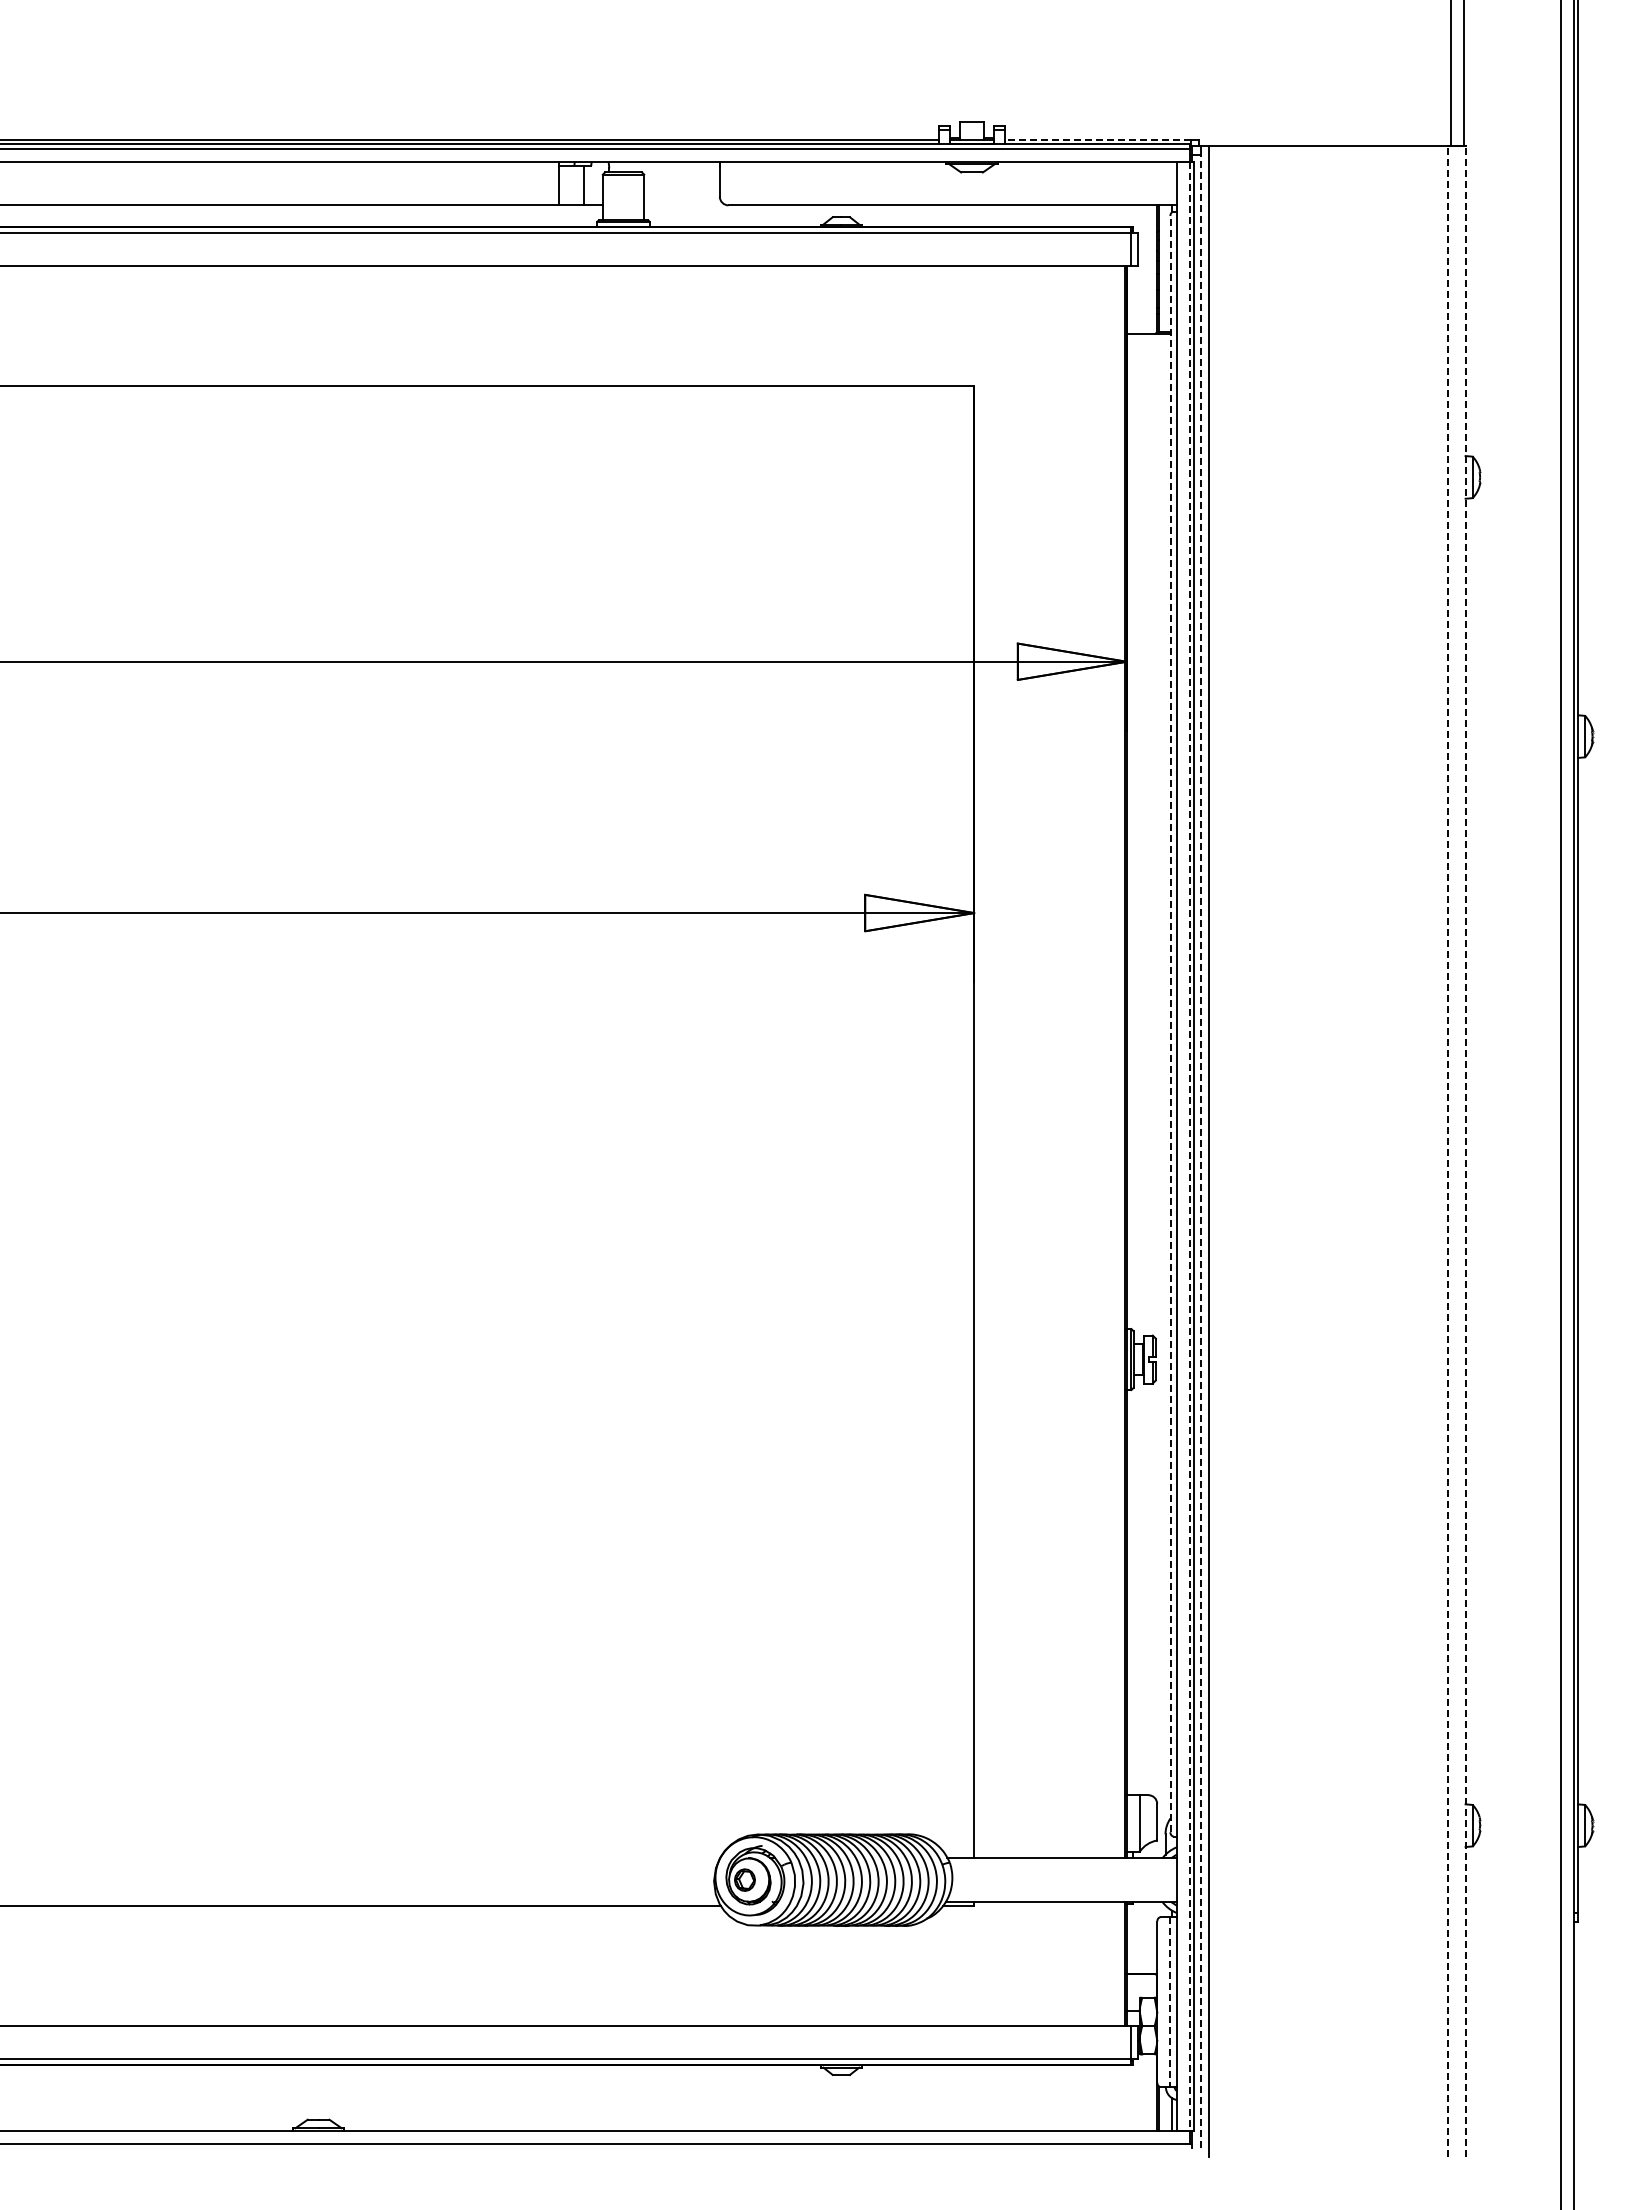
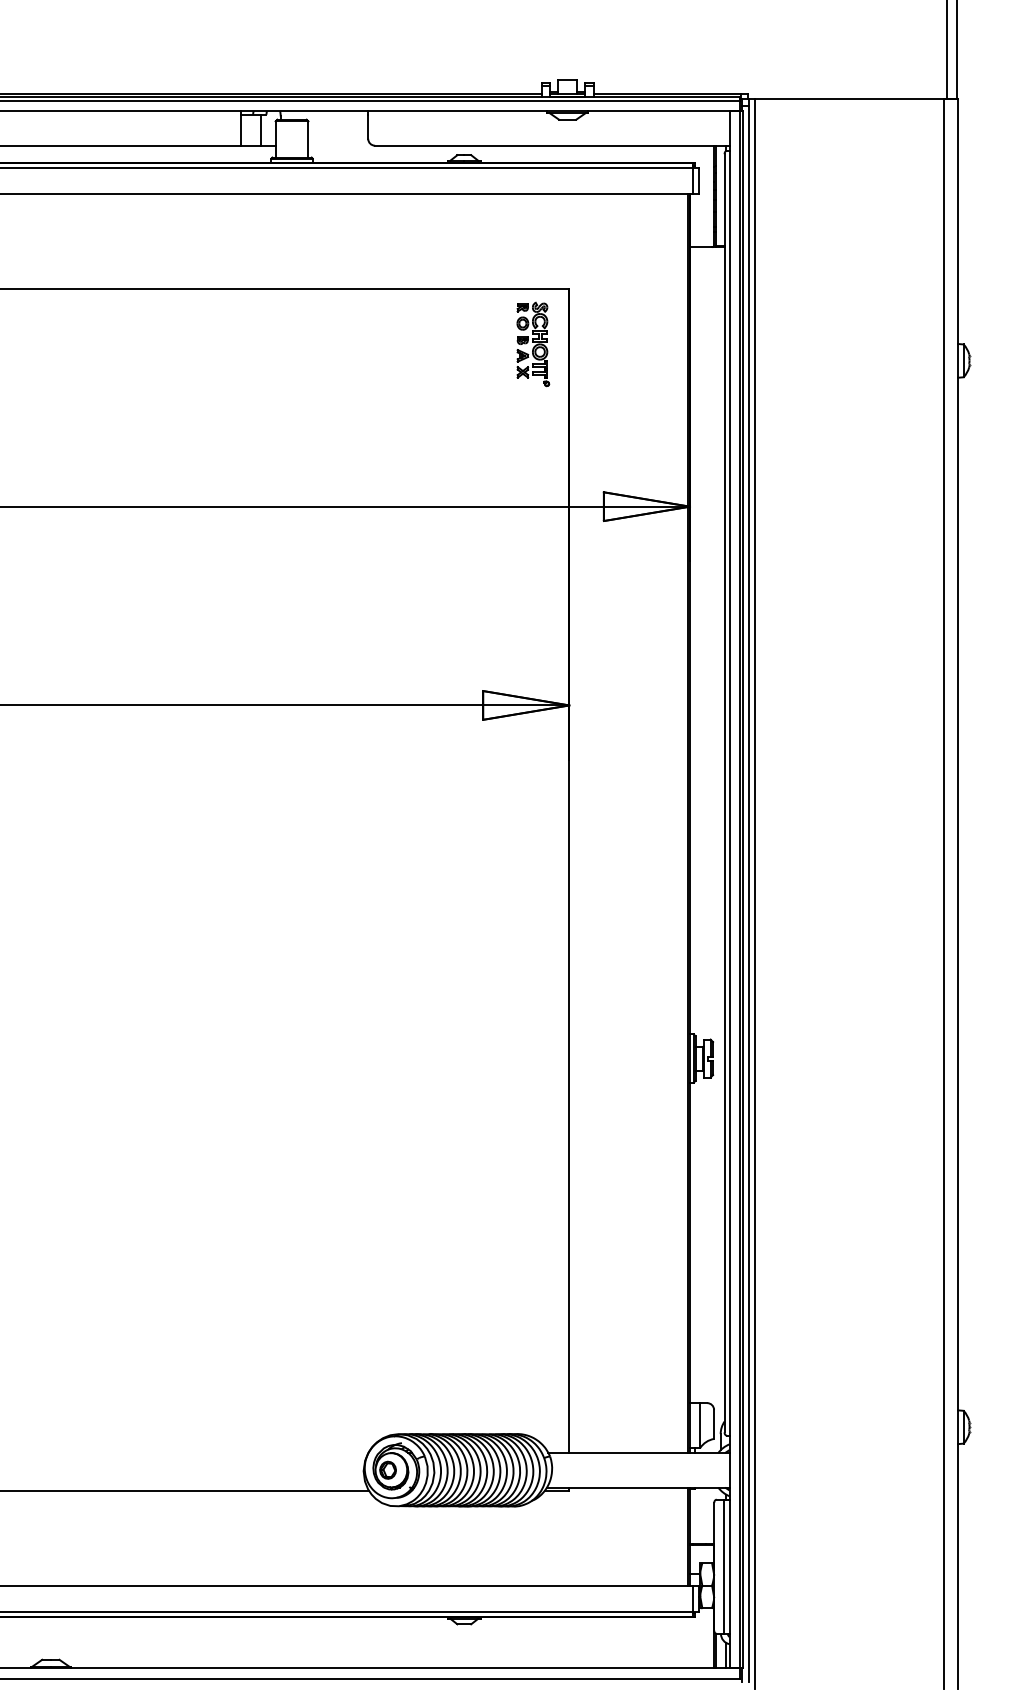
line: (1097, 139) -> (666, 93), dashed -> solid
part: (928, 456) -> (533, 344), added
line: (1170, 1023) -> (724, 792), dashed -> solid
line: (1189, 1146) -> (739, 890), dashed -> solid
line: (1200, 1151) -> (748, 894), dashed -> solid
line: (1448, 1151) -> (944, 894), dashed -> solid
line: (1465, 1151) -> (957, 894), dashed -> solid
line: (1170, 2002) -> (724, 1567), dashed -> solid

